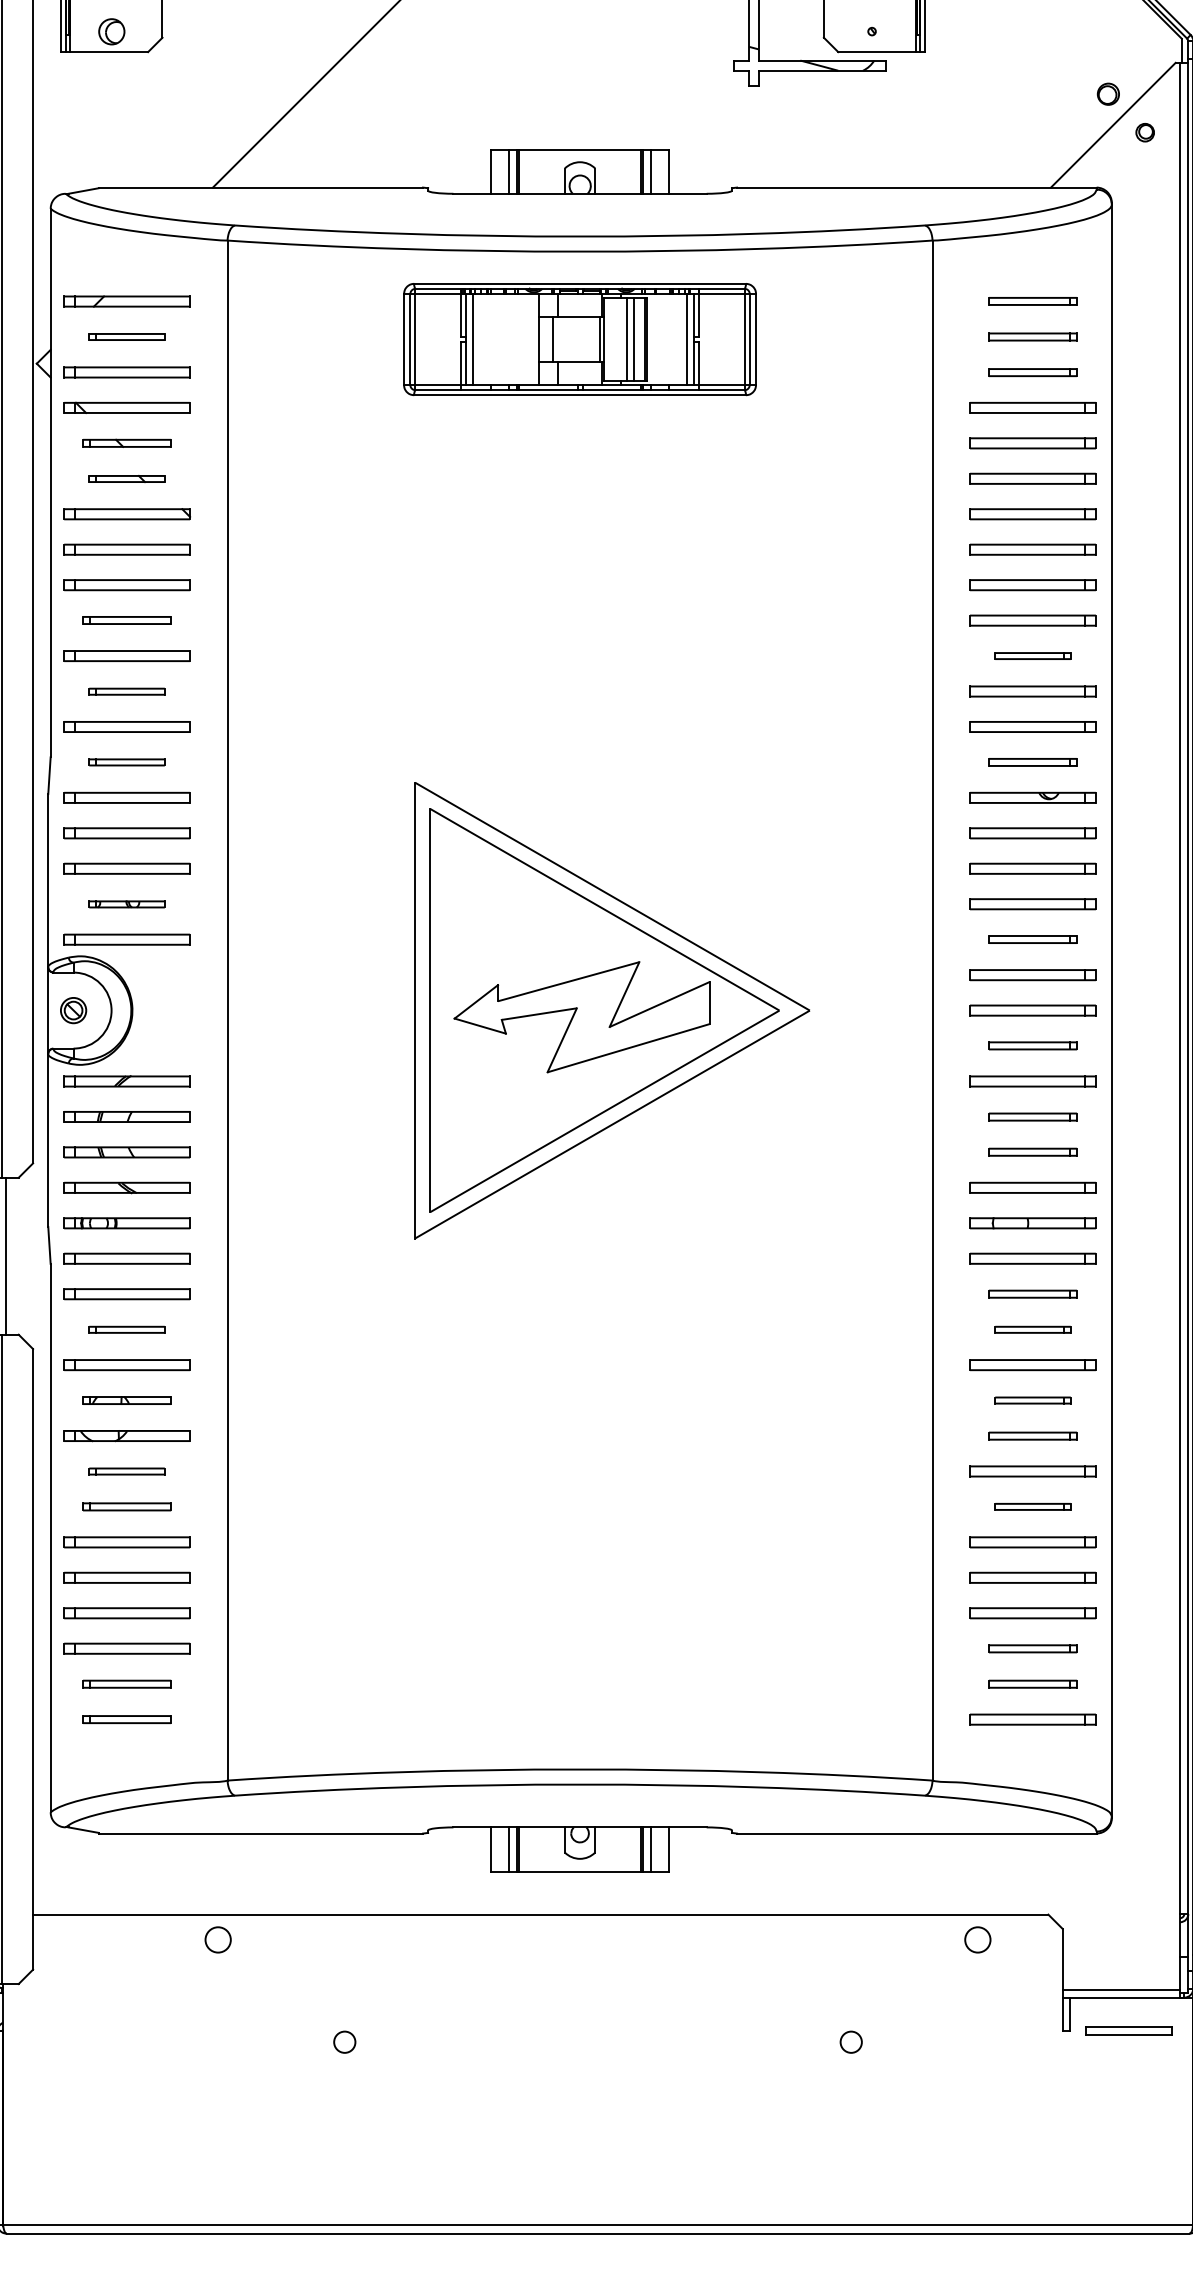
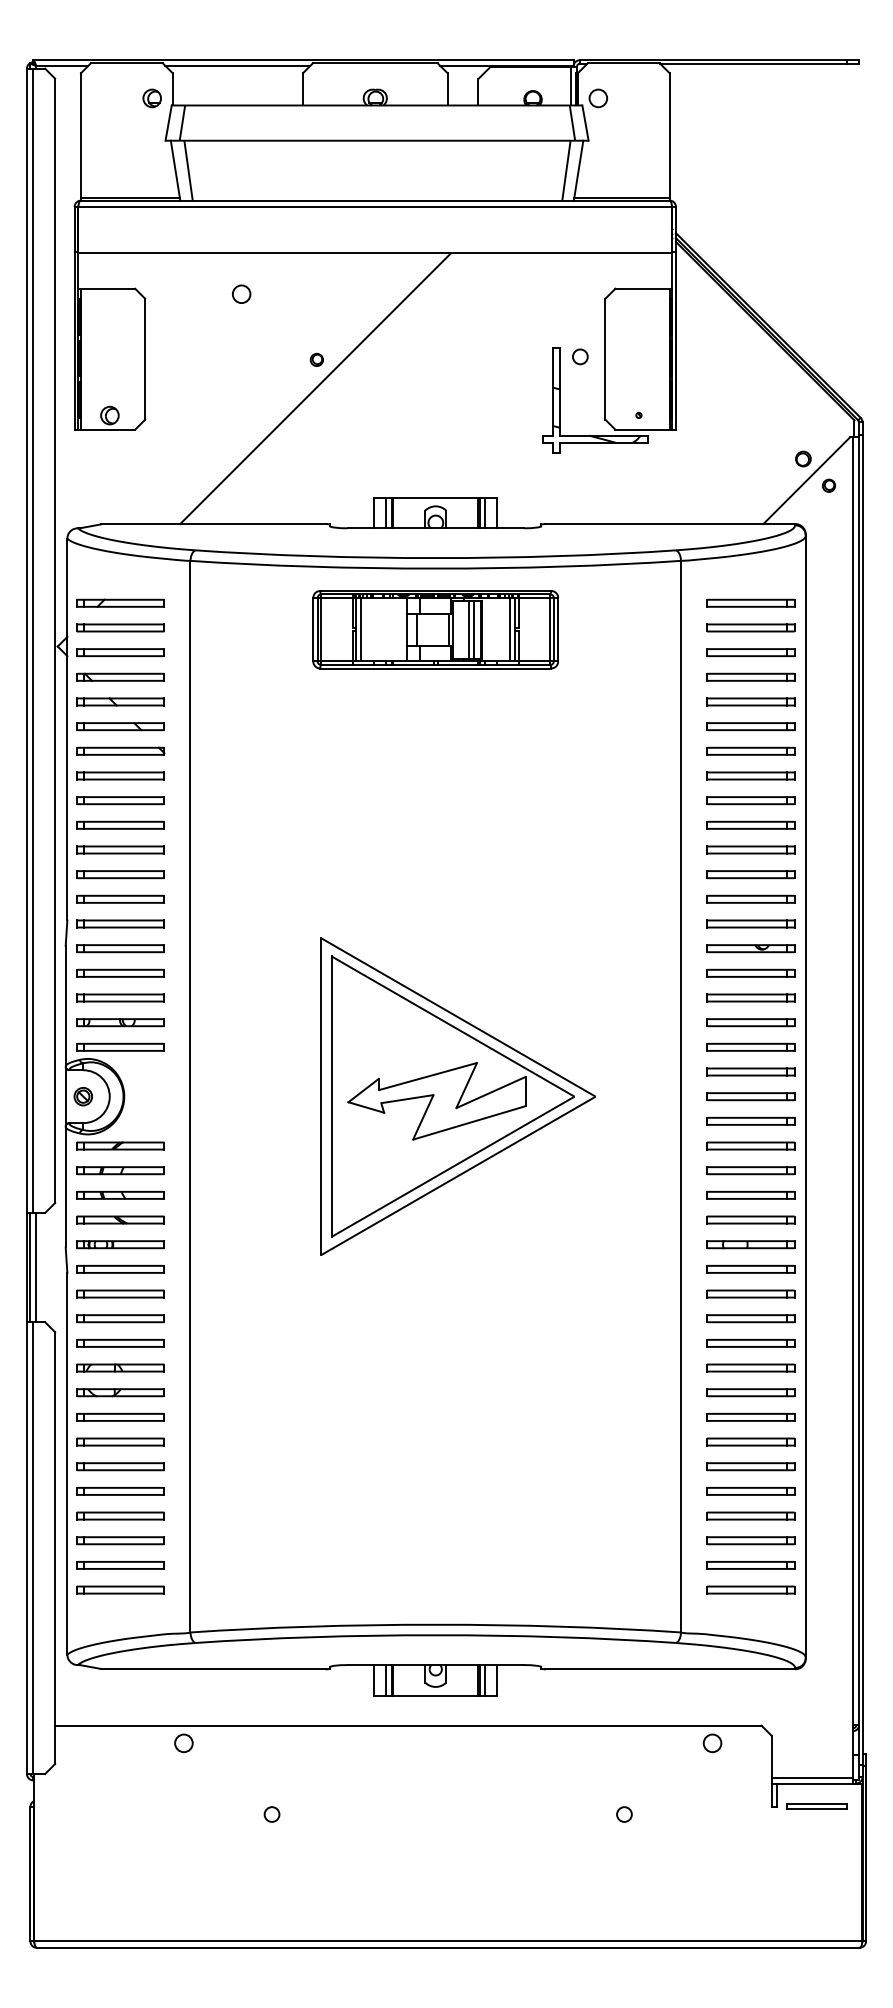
part: (1032, 300) -> (750, 602), size x1.43
part: (127, 336) -> (120, 627), size x1.67
part: (1032, 336) -> (750, 627), size x1.43
part: (1032, 372) -> (750, 652), size x1.43
part: (127, 442) -> (120, 701), size x1.43
part: (127, 478) -> (120, 726), size x1.67
part: (127, 619) -> (120, 824), size x1.43
part: (1032, 655) -> (750, 849), size x1.67
part: (127, 691) -> (120, 874), size x1.67
part: (127, 761) -> (120, 923), size x1.67
part: (1032, 761) -> (750, 923), size x1.43
part: (127, 903) -> (120, 1022), size x1.67
part: (1032, 938) -> (750, 1046), size x1.43
part: (1032, 1044) -> (750, 1120), size x1.43
part: (1032, 1116) -> (750, 1170), size x1.43
part: (1032, 1151) -> (750, 1194), size x1.43
part: (1032, 1293) -> (750, 1293), size x1.43
part: (127, 1329) -> (120, 1318), size x1.67
part: (1032, 1329) -> (750, 1318), size x1.67
part: (127, 1399) -> (120, 1367), size x1.43
part: (1032, 1399) -> (750, 1367), size x1.67
part: (1032, 1435) -> (750, 1392), size x1.43
part: (127, 1471) -> (120, 1417), size x1.67
part: (127, 1506) -> (120, 1441), size x1.43
part: (1032, 1506) -> (750, 1441), size x1.67
part: (1032, 1648) -> (750, 1540), size x1.43
part: (127, 1684) -> (120, 1565), size x1.43
part: (1032, 1684) -> (750, 1565), size x1.43
part: (127, 1718) -> (120, 1589), size x1.43

